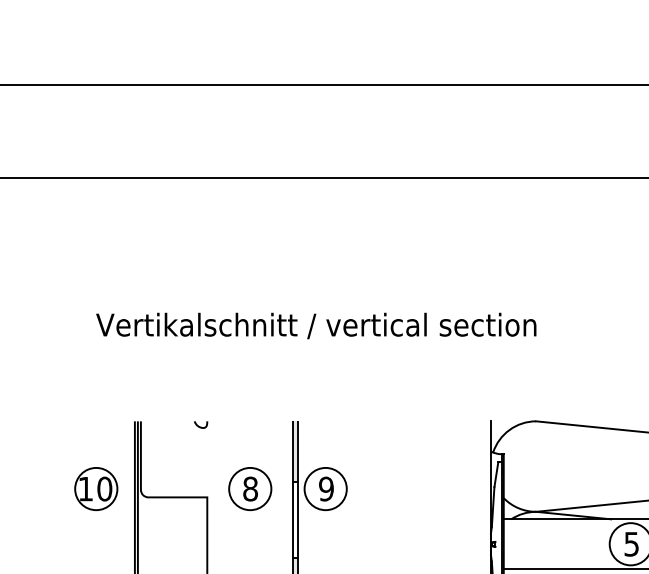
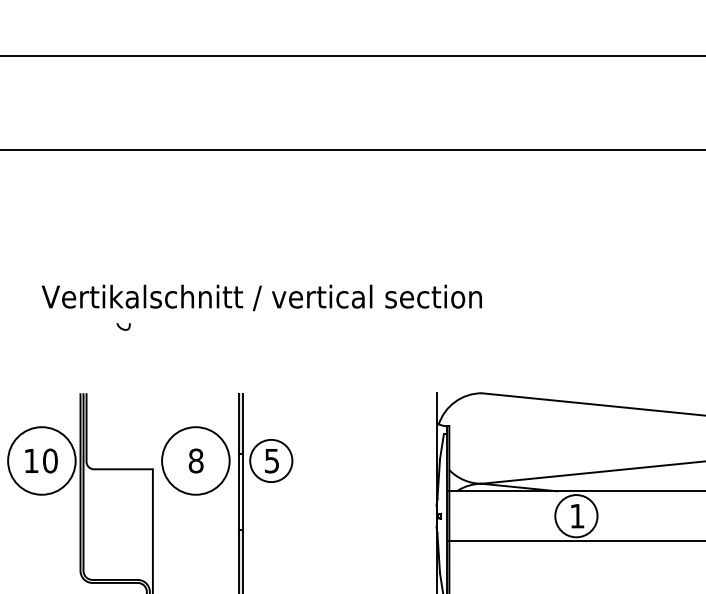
curve: (200, 426) -> (123, 328), moved
circle: (95, 488) -> (41, 460), size x1.6
circle: (249, 488) -> (195, 460), size x1.6
text: (325, 488) -> (271, 460), 9 -> 5
text: (631, 544) -> (577, 516), 5 -> 1

